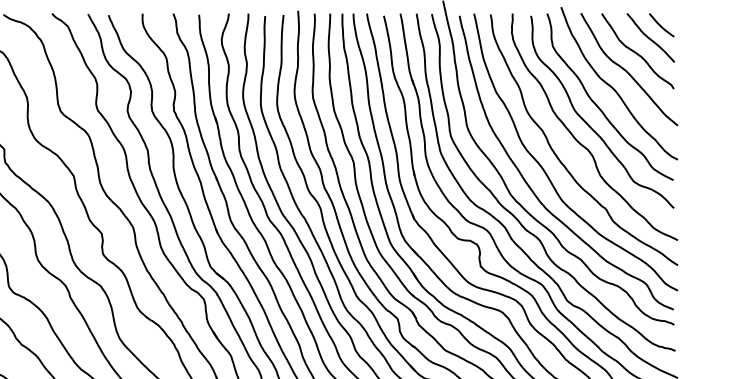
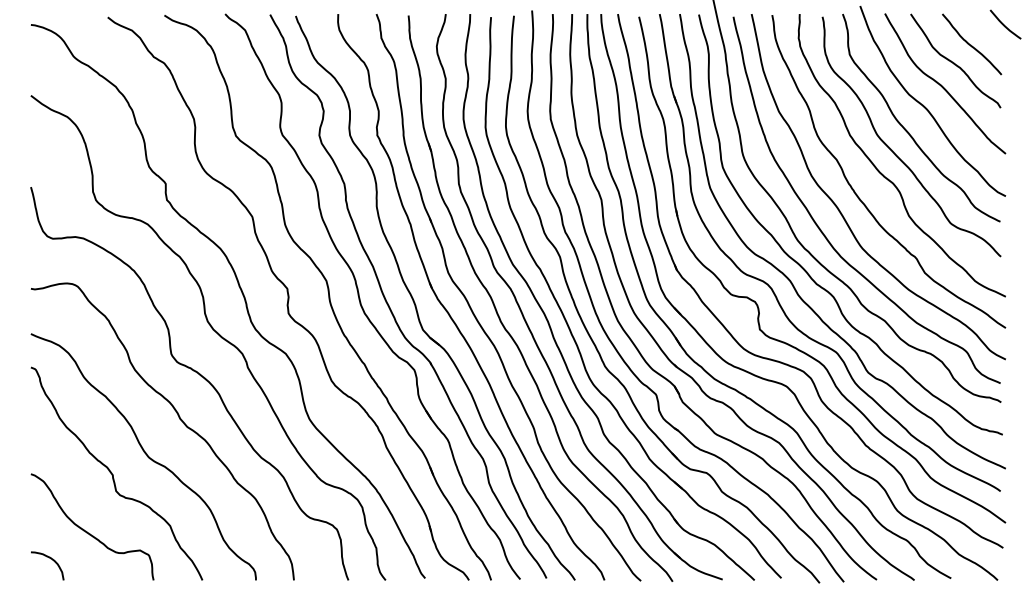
curve: (660, 25) -> (1004, 24), moved

